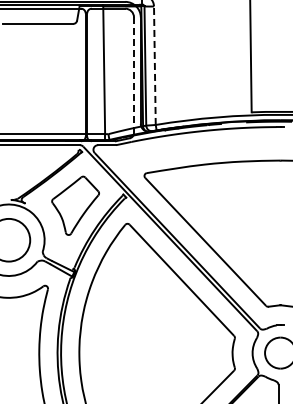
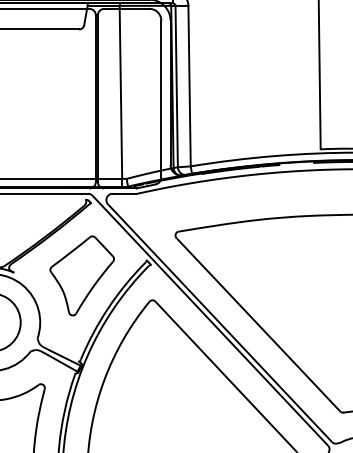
line: (154, 65) -> (189, 85), dashed -> solid
line: (134, 75) -> (161, 99), dashed -> solid

